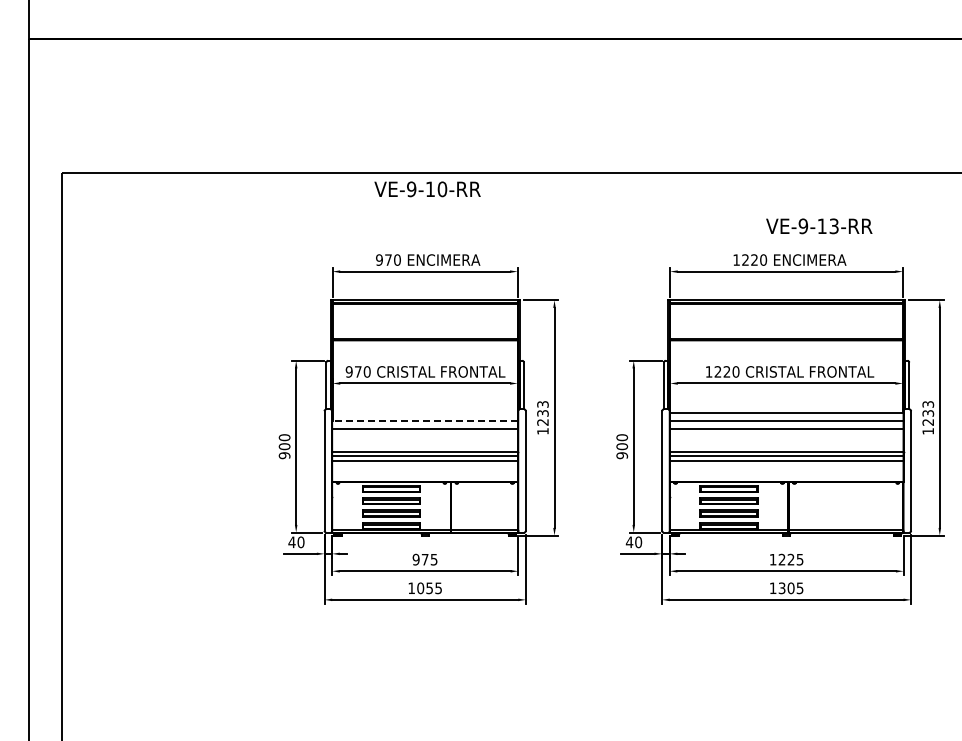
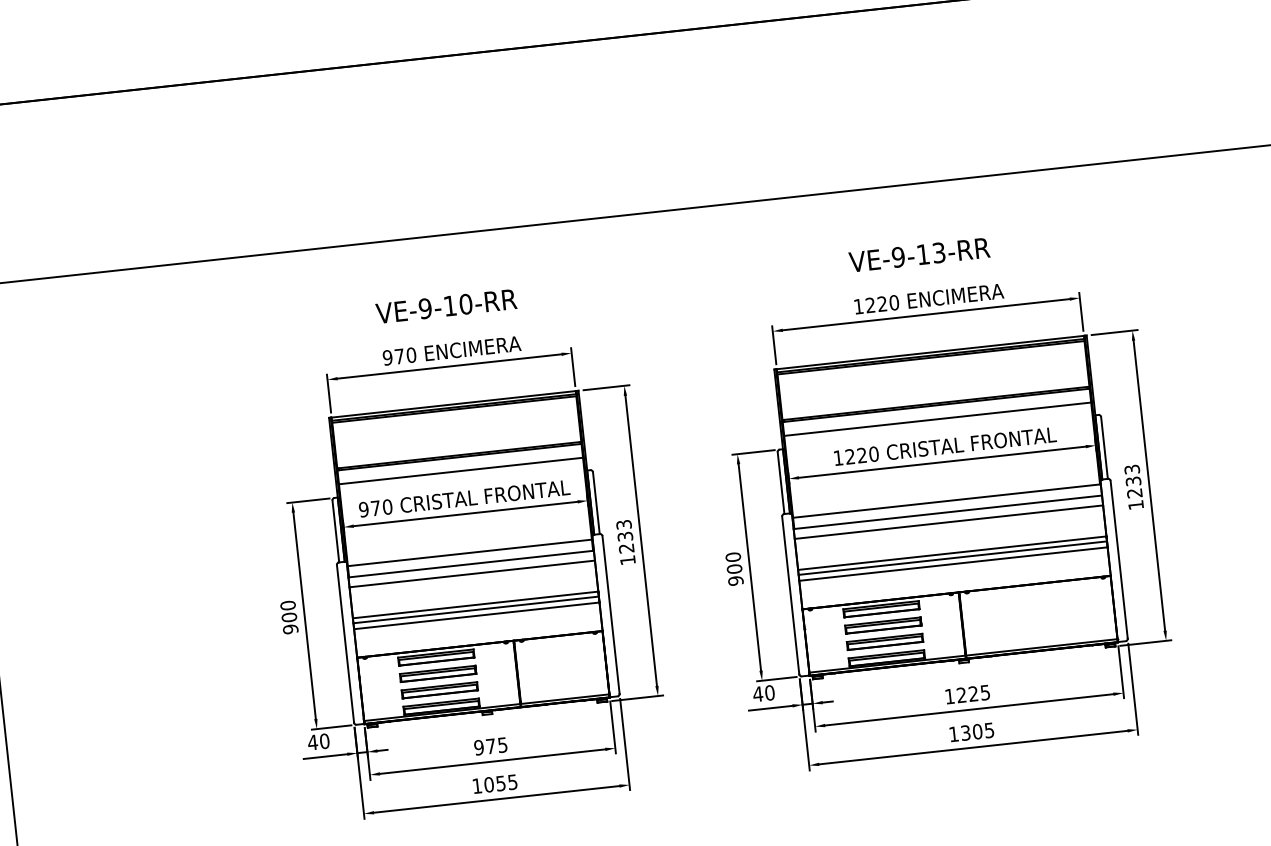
text: (427, 189) -> (446, 306), moved
text: (819, 226) -> (919, 255), moved
line: (424, 350) -> (460, 470), added
line: (786, 350) -> (937, 418), added
line: (424, 412) -> (468, 552), added
line: (424, 421) -> (470, 564), dashed -> solid

